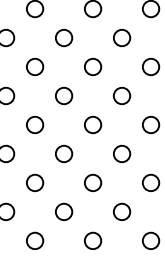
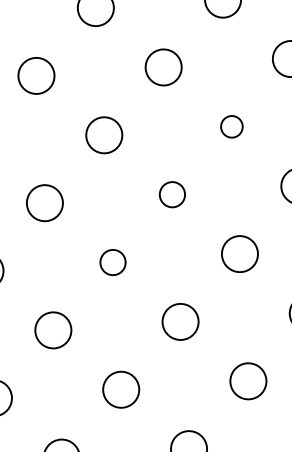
circle: (122, 95) -> (232, 125), size x0.6
circle: (93, 124) -> (173, 193), size x0.7
circle: (64, 153) -> (113, 261), size x0.7

